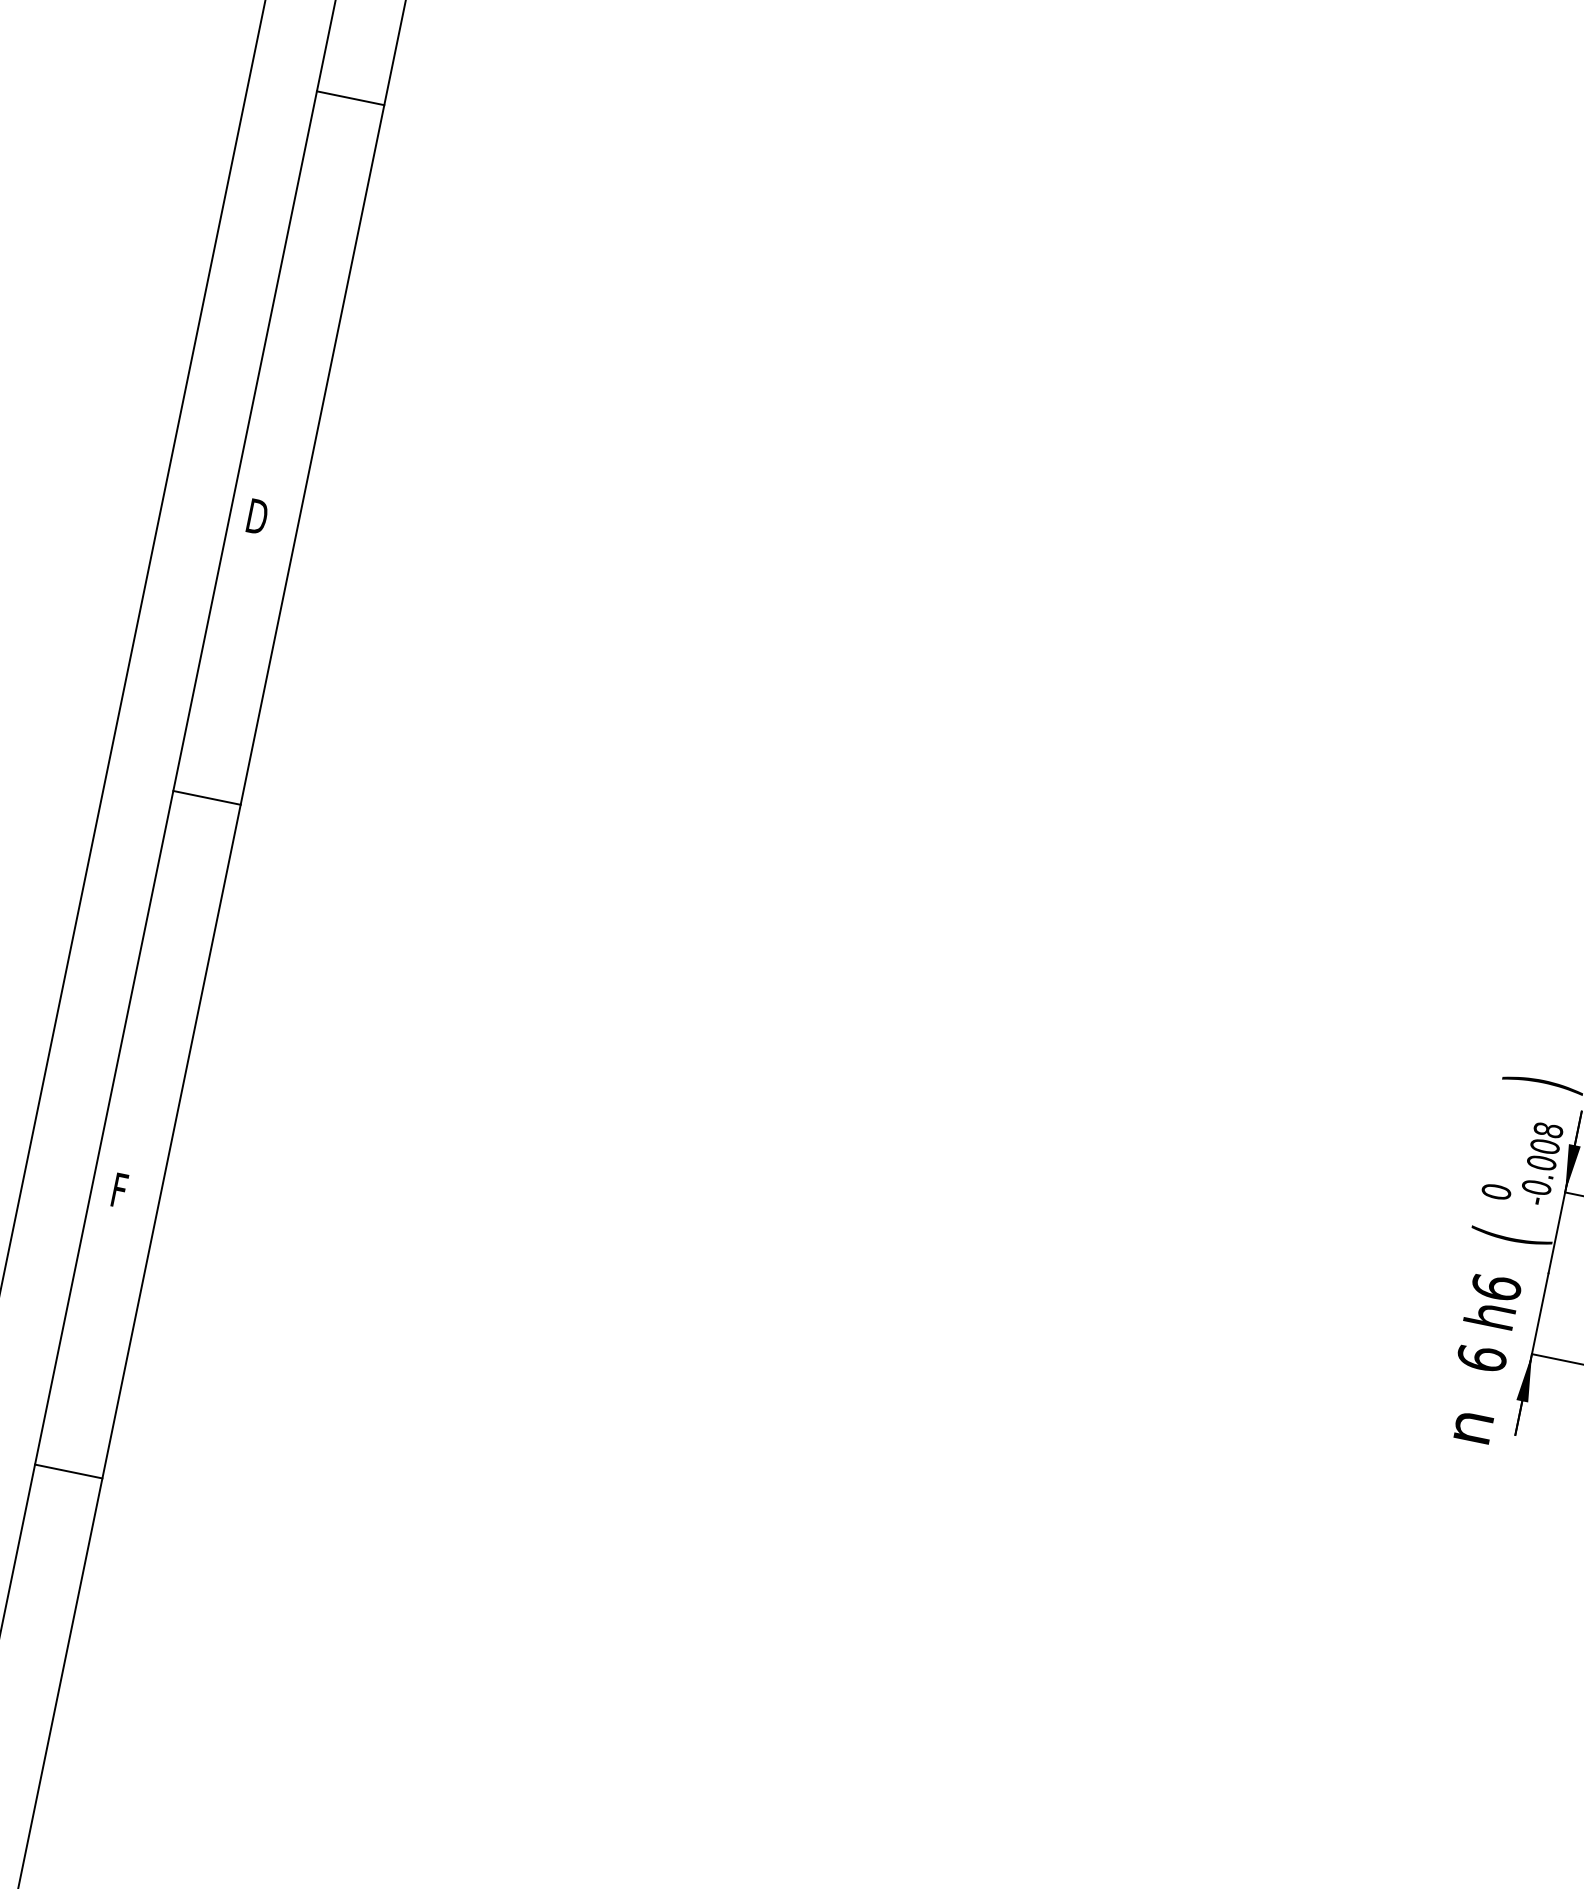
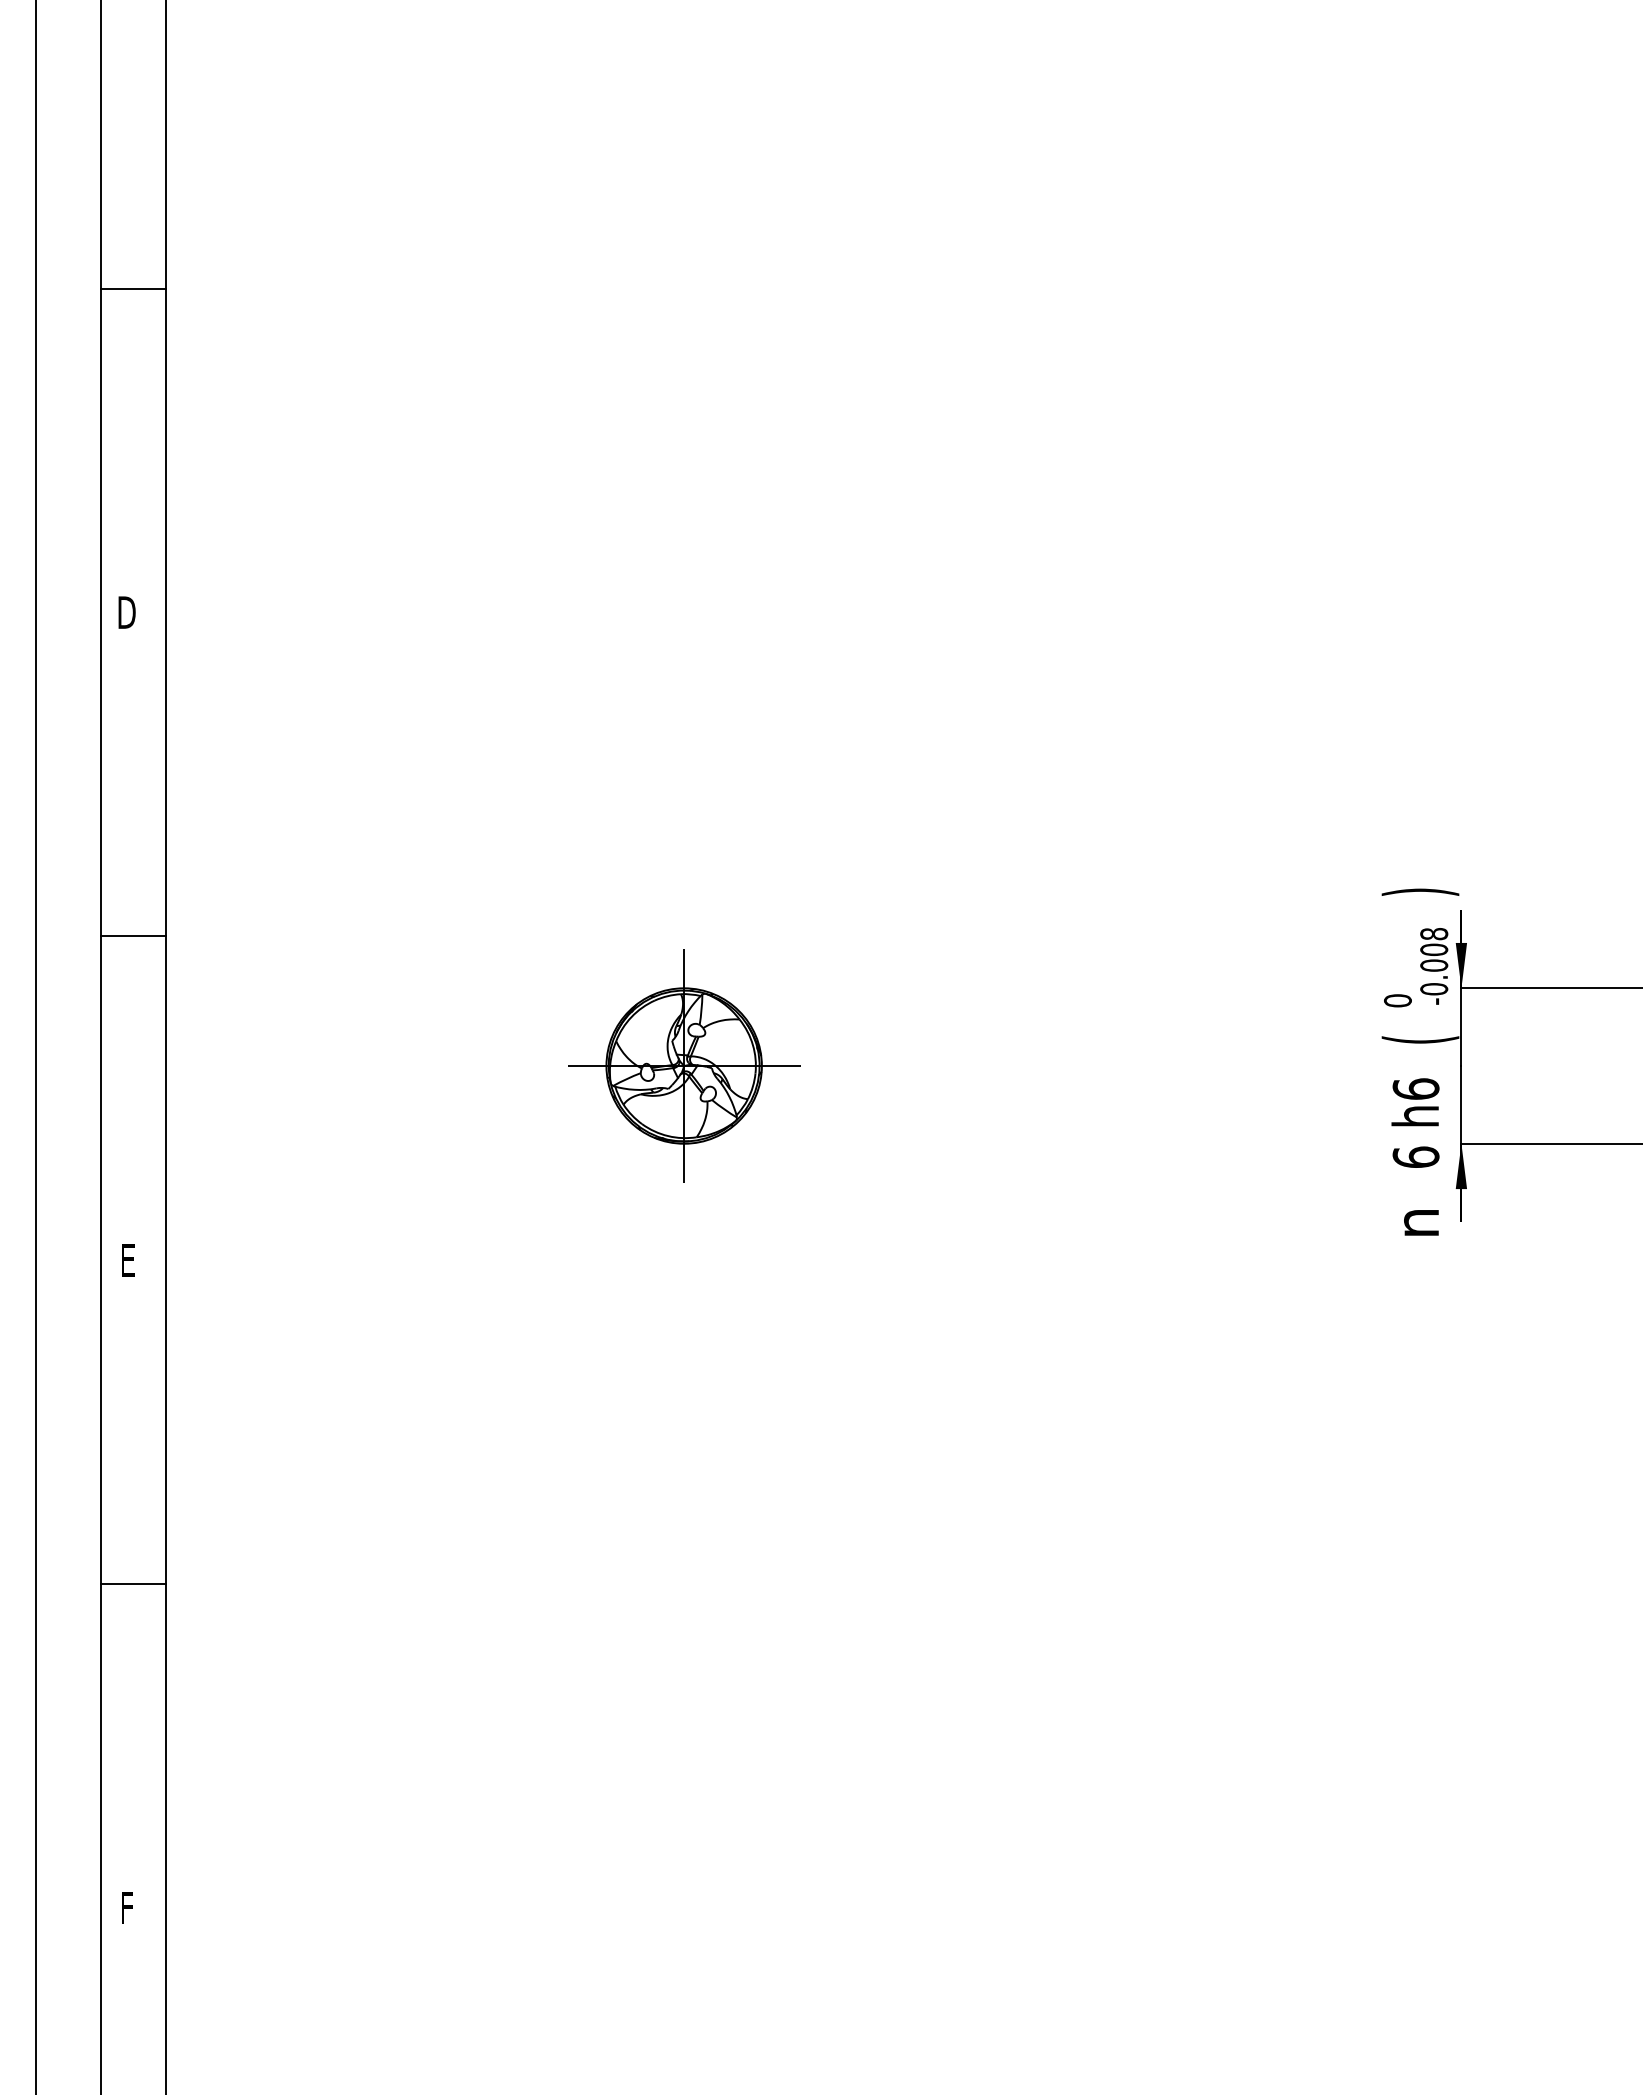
line: (350, 97) -> (133, 288), moved
line: (206, 797) -> (133, 936), moved
part: (740, 1106) -> (684, 1065), added
text: (121, 1191) -> (129, 1260), F -> E
line: (68, 1471) -> (133, 1584), moved

